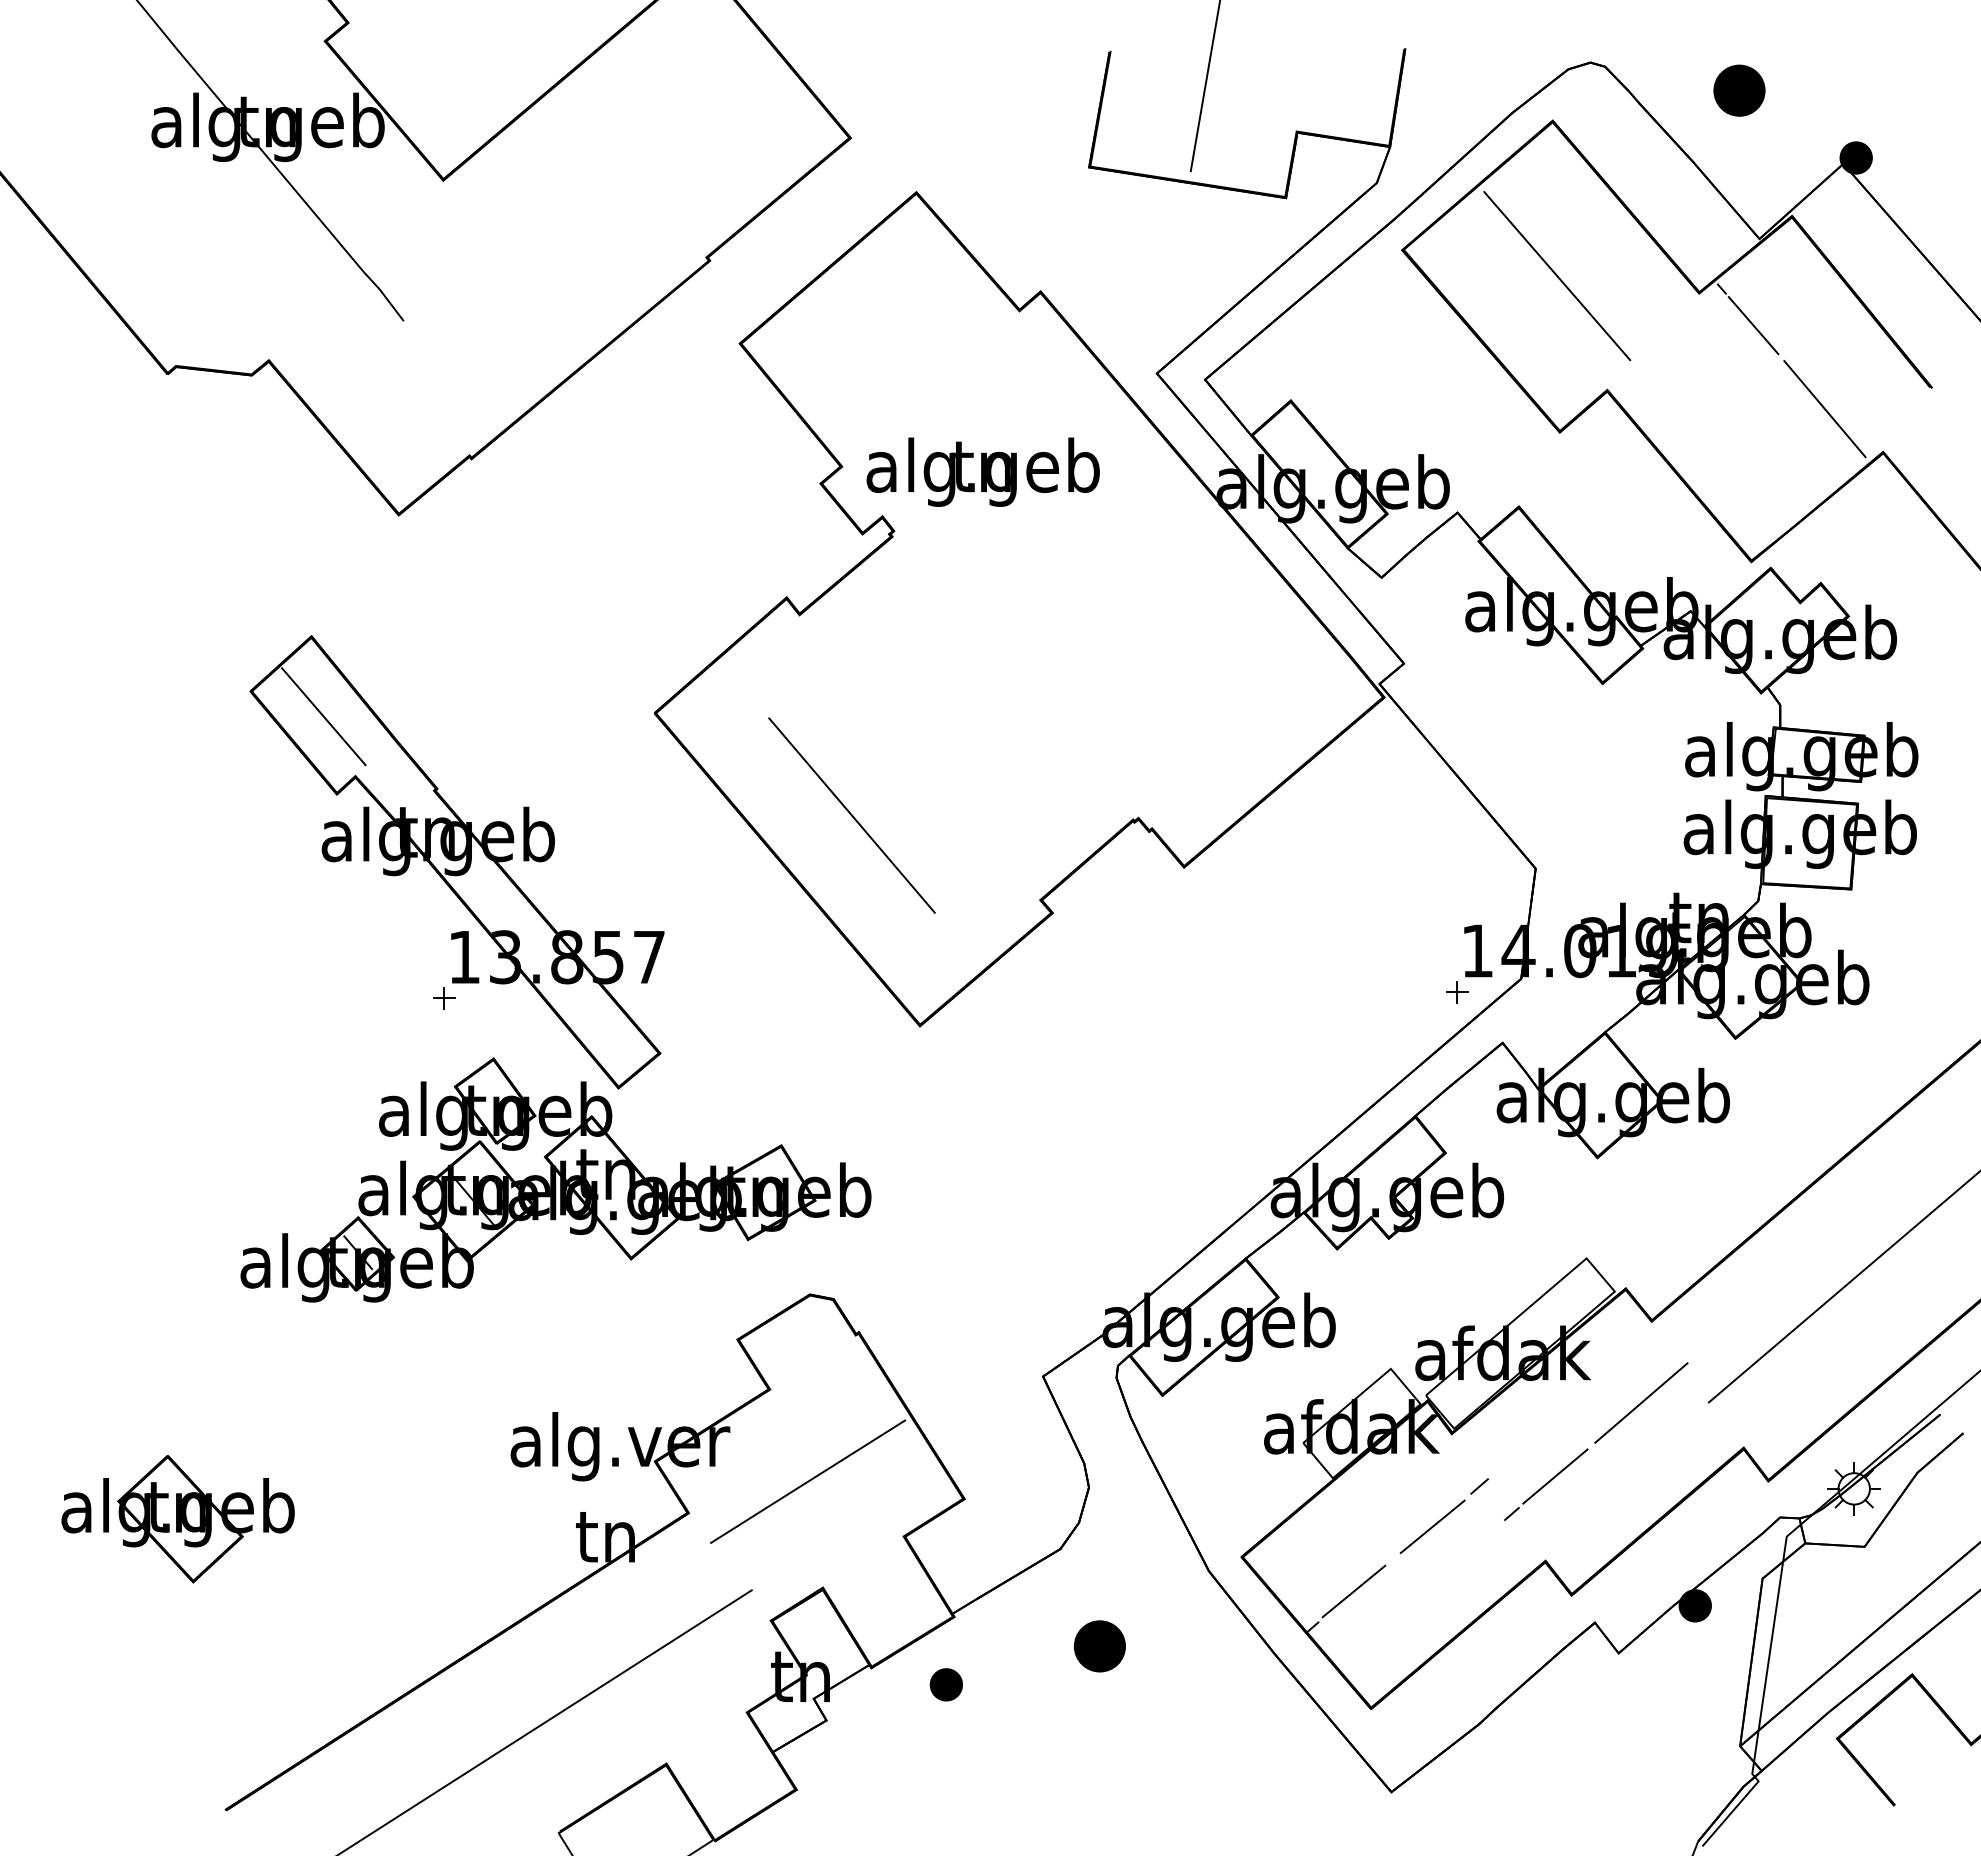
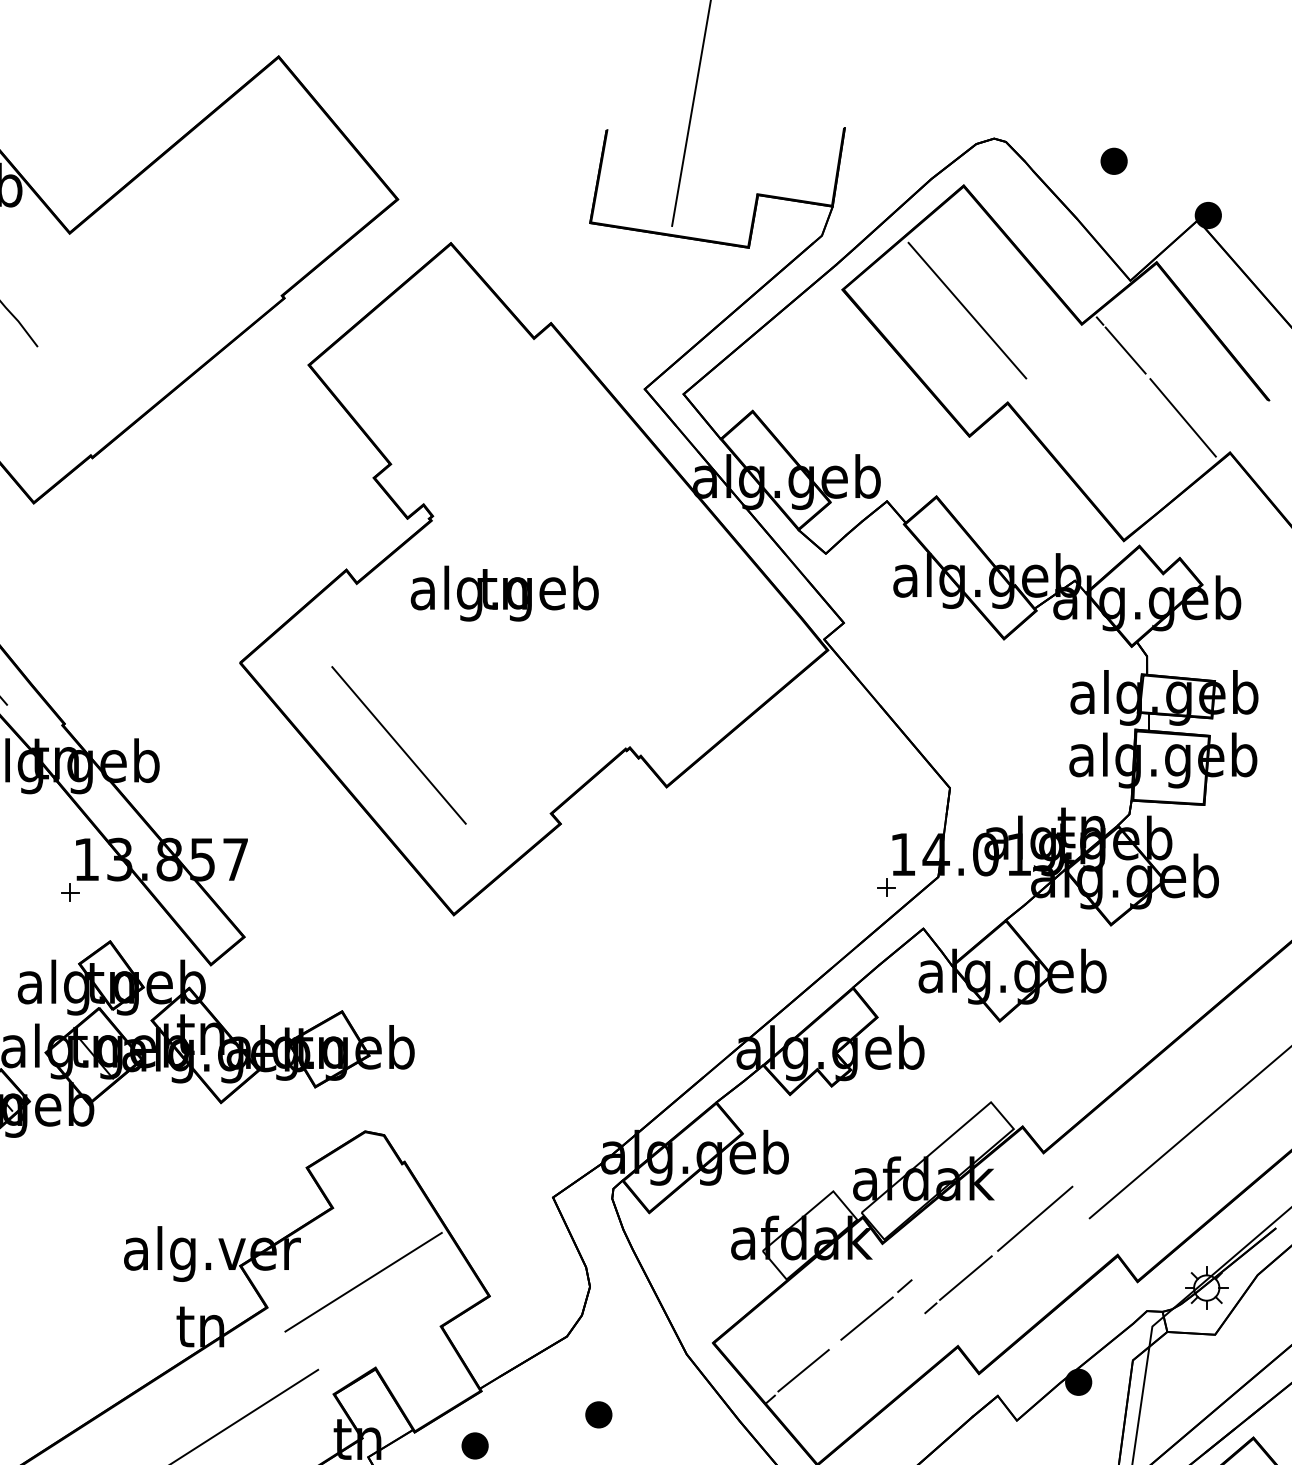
part: (1738, 90) -> (1113, 161), size x0.62
text: (982, 471) -> (504, 593), moved
part: (1099, 1645) -> (598, 1414), size x0.62

